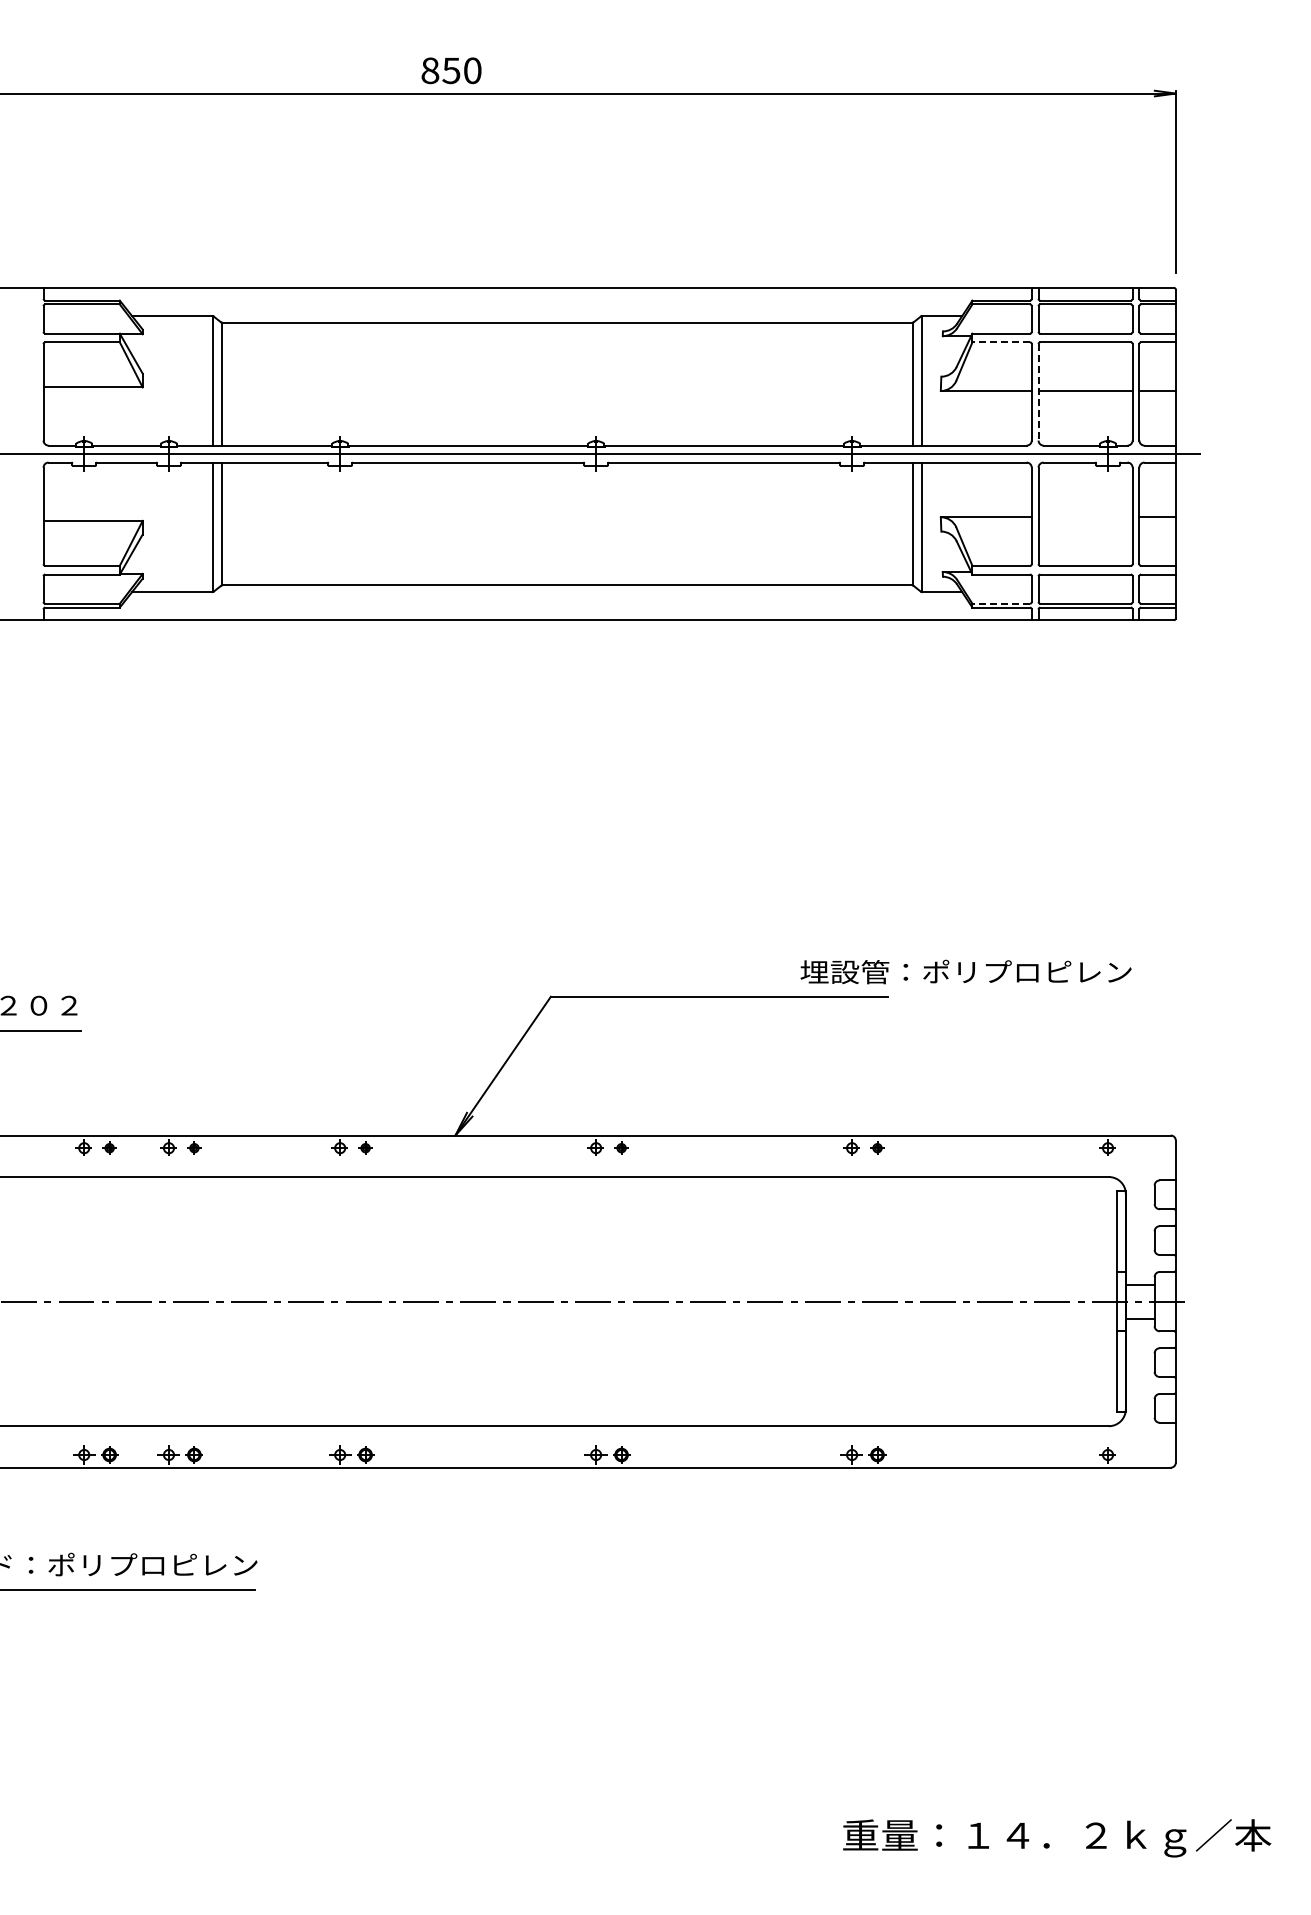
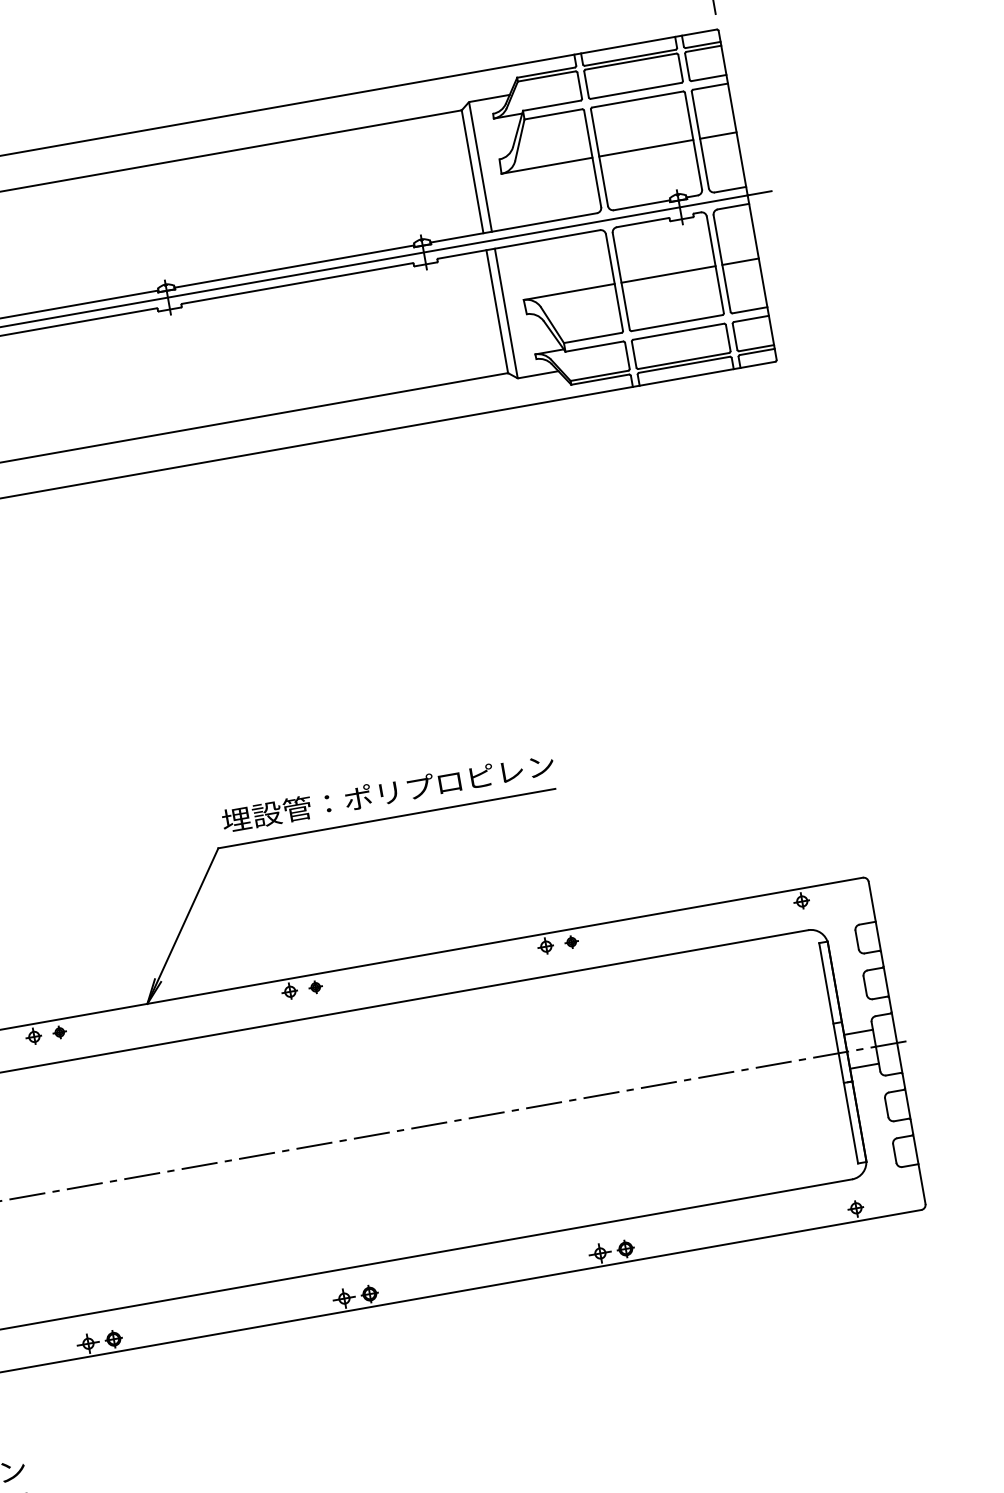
line: (1001, 342) -> (553, 114), dashed -> solid
line: (1038, 392) -> (599, 158), dashed -> solid
line: (1085, 517) -> (668, 274), added
line: (1001, 603) -> (599, 375), dashed -> solid
text: (965, 971) -> (387, 792), moved

